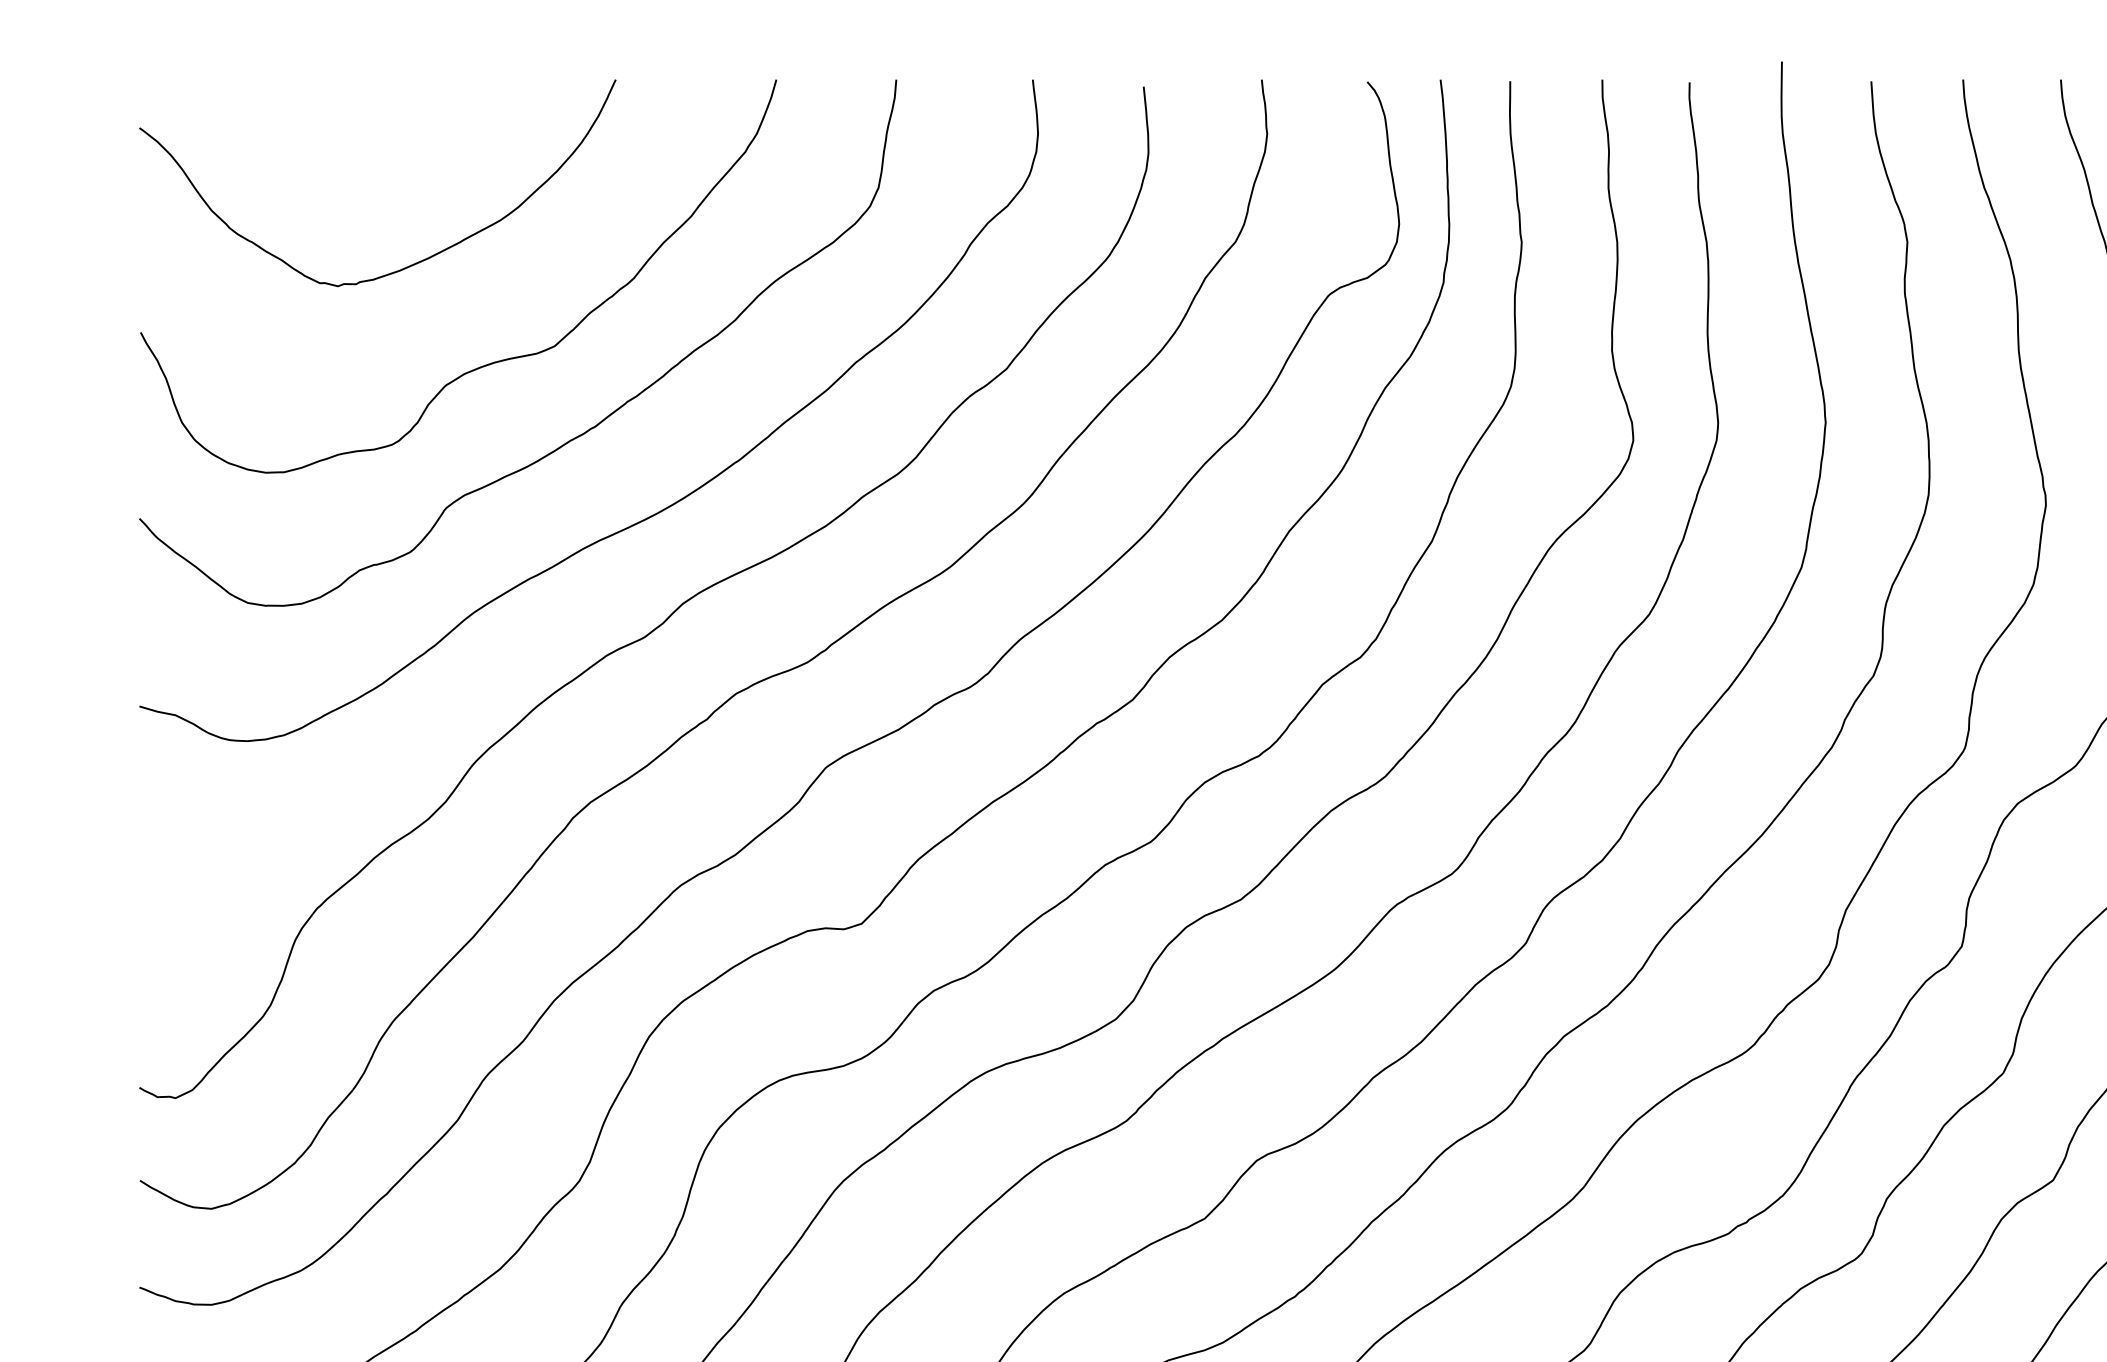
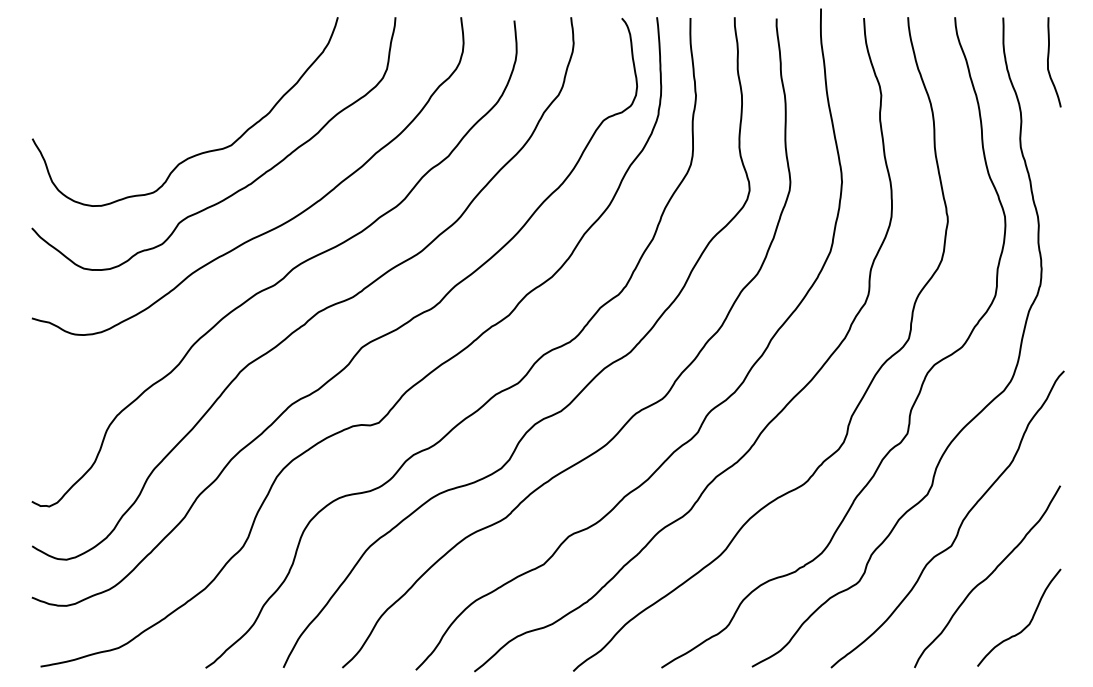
curve: (405, 265) -> (159, 106), removed

